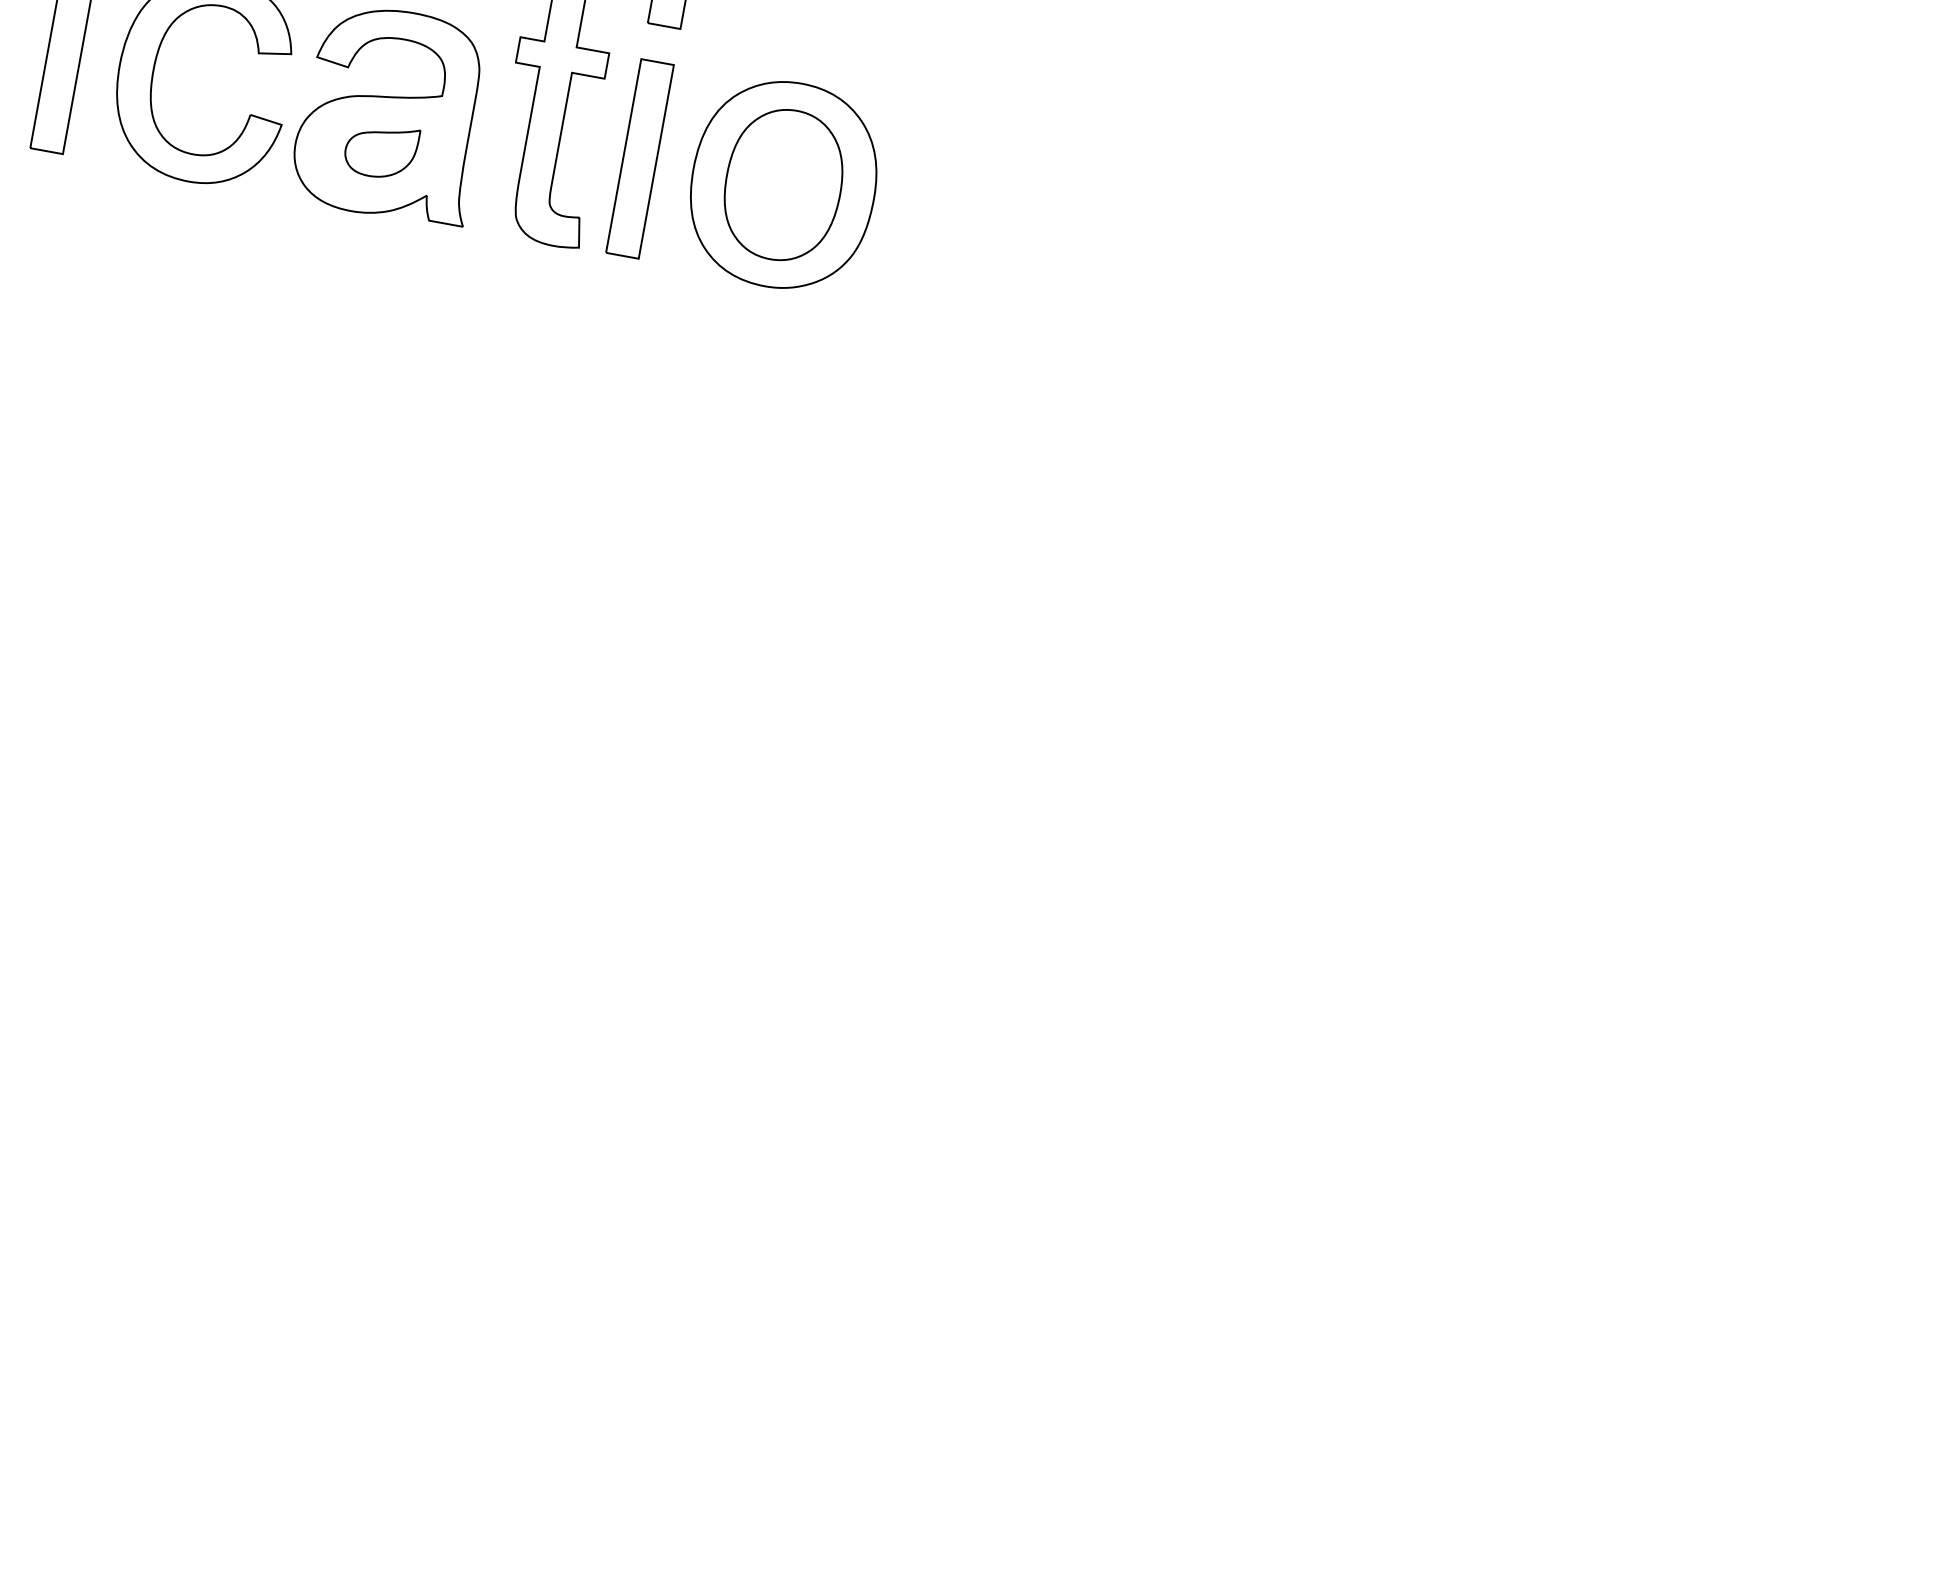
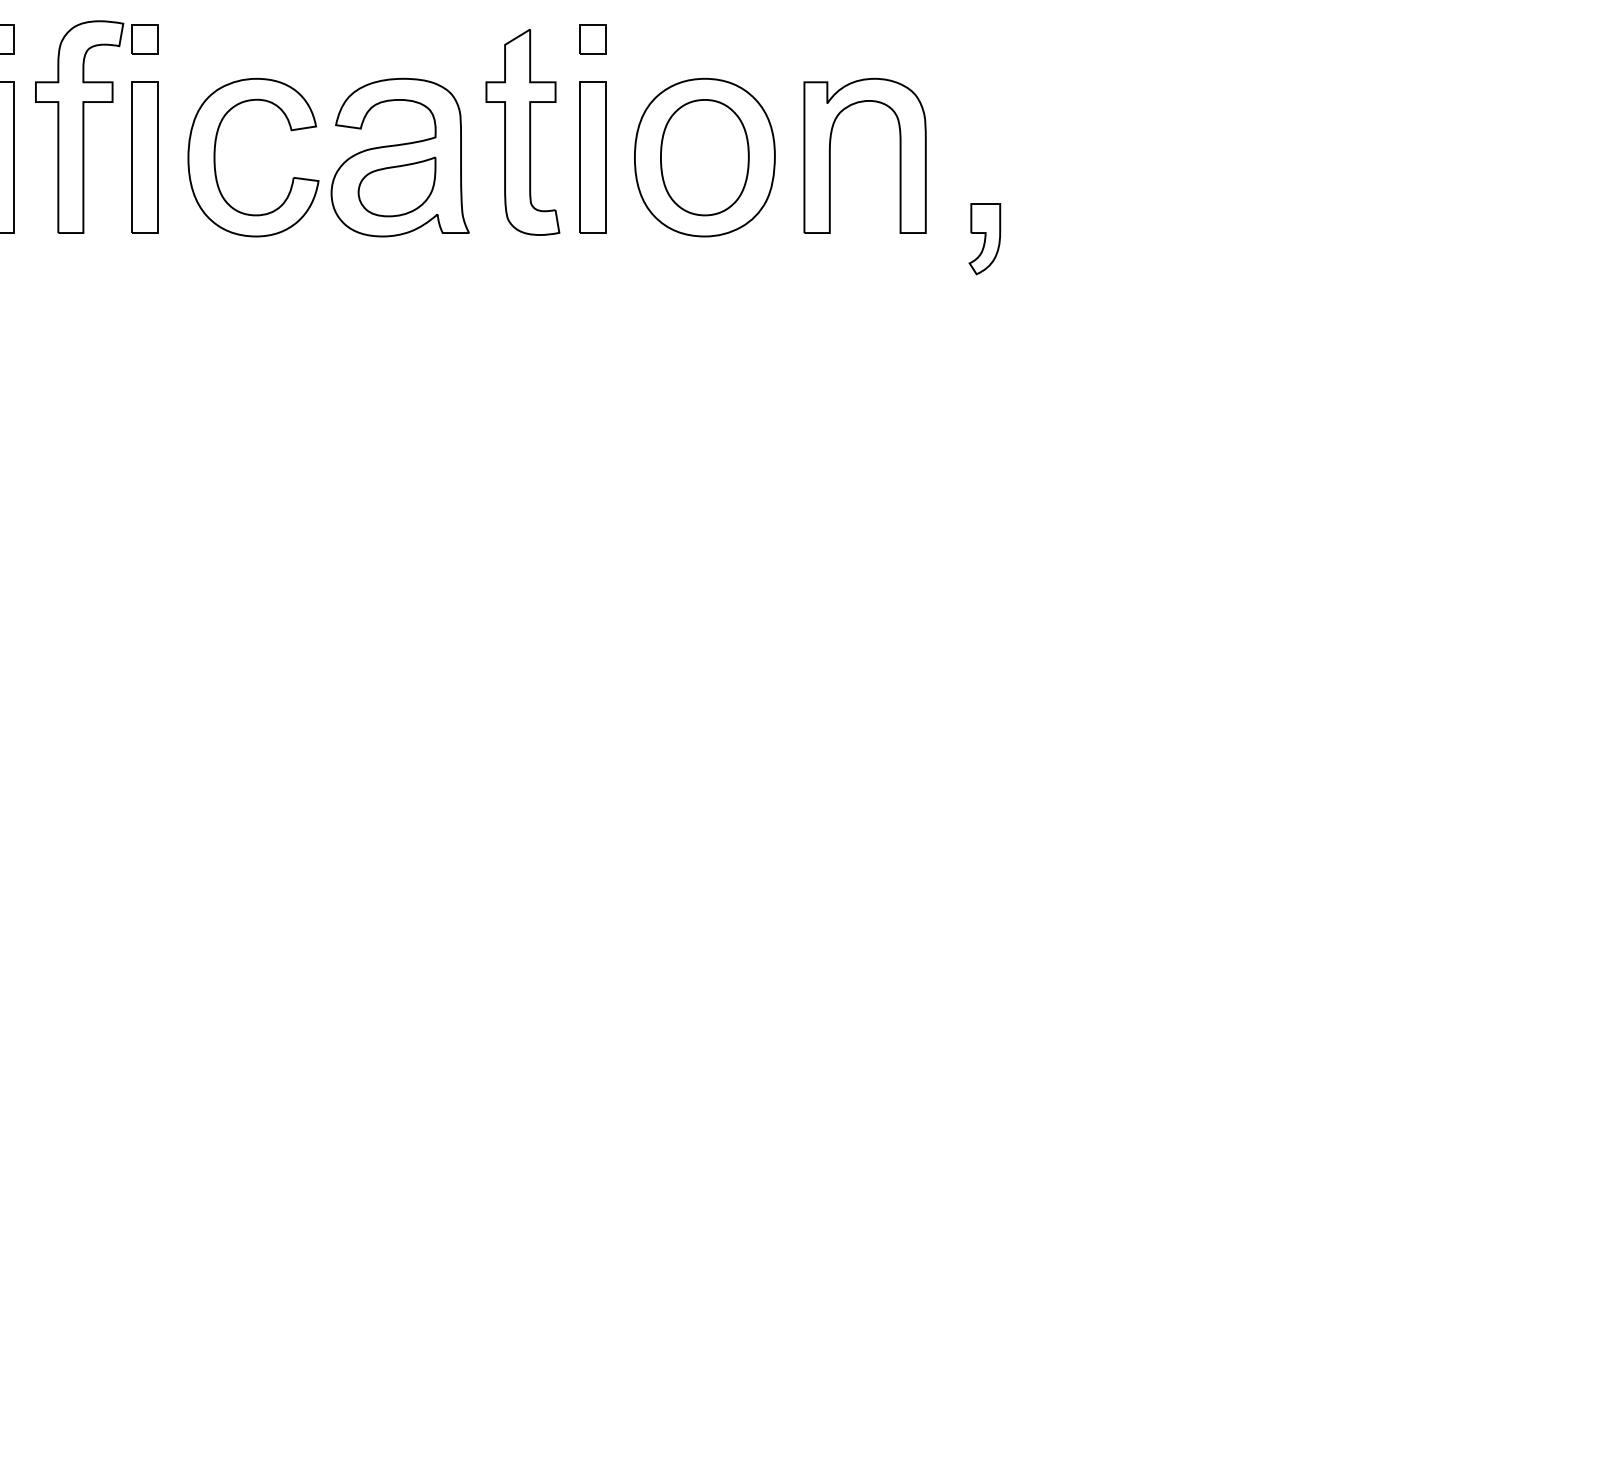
part: (380, 150) -> (396, 186), size x1.43
part: (945, 211) -> (830, 155), added
part: (1123, 355) -> (984, 239), added

